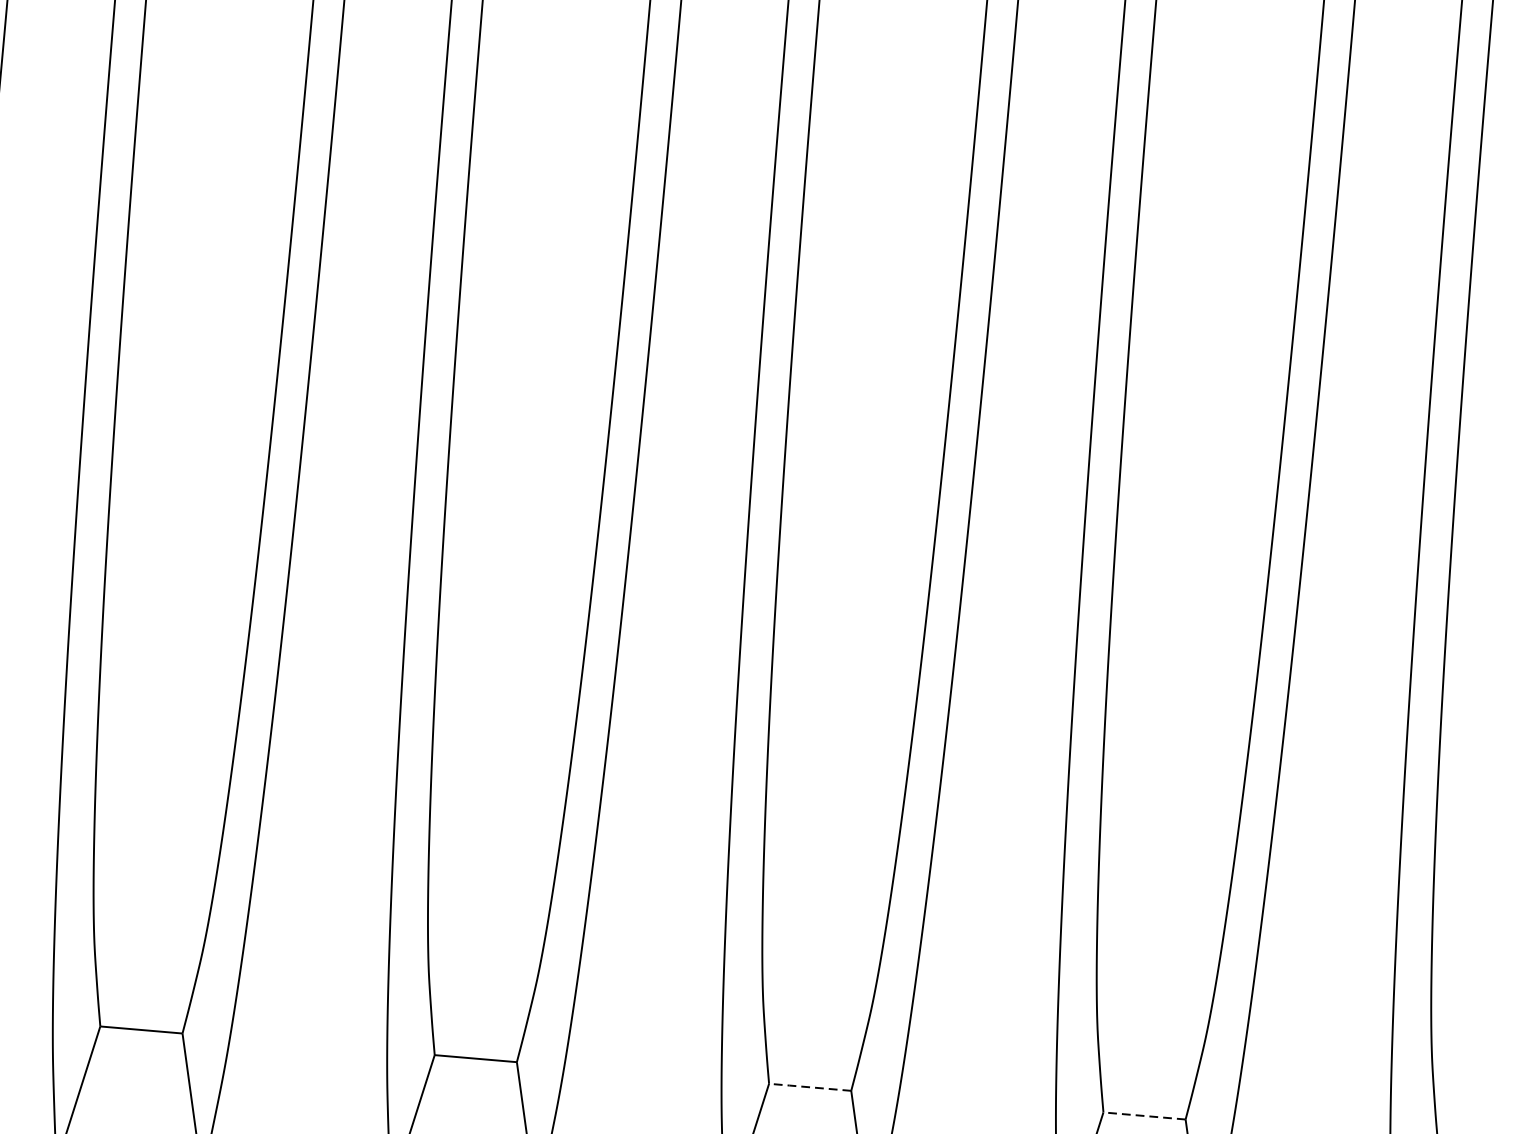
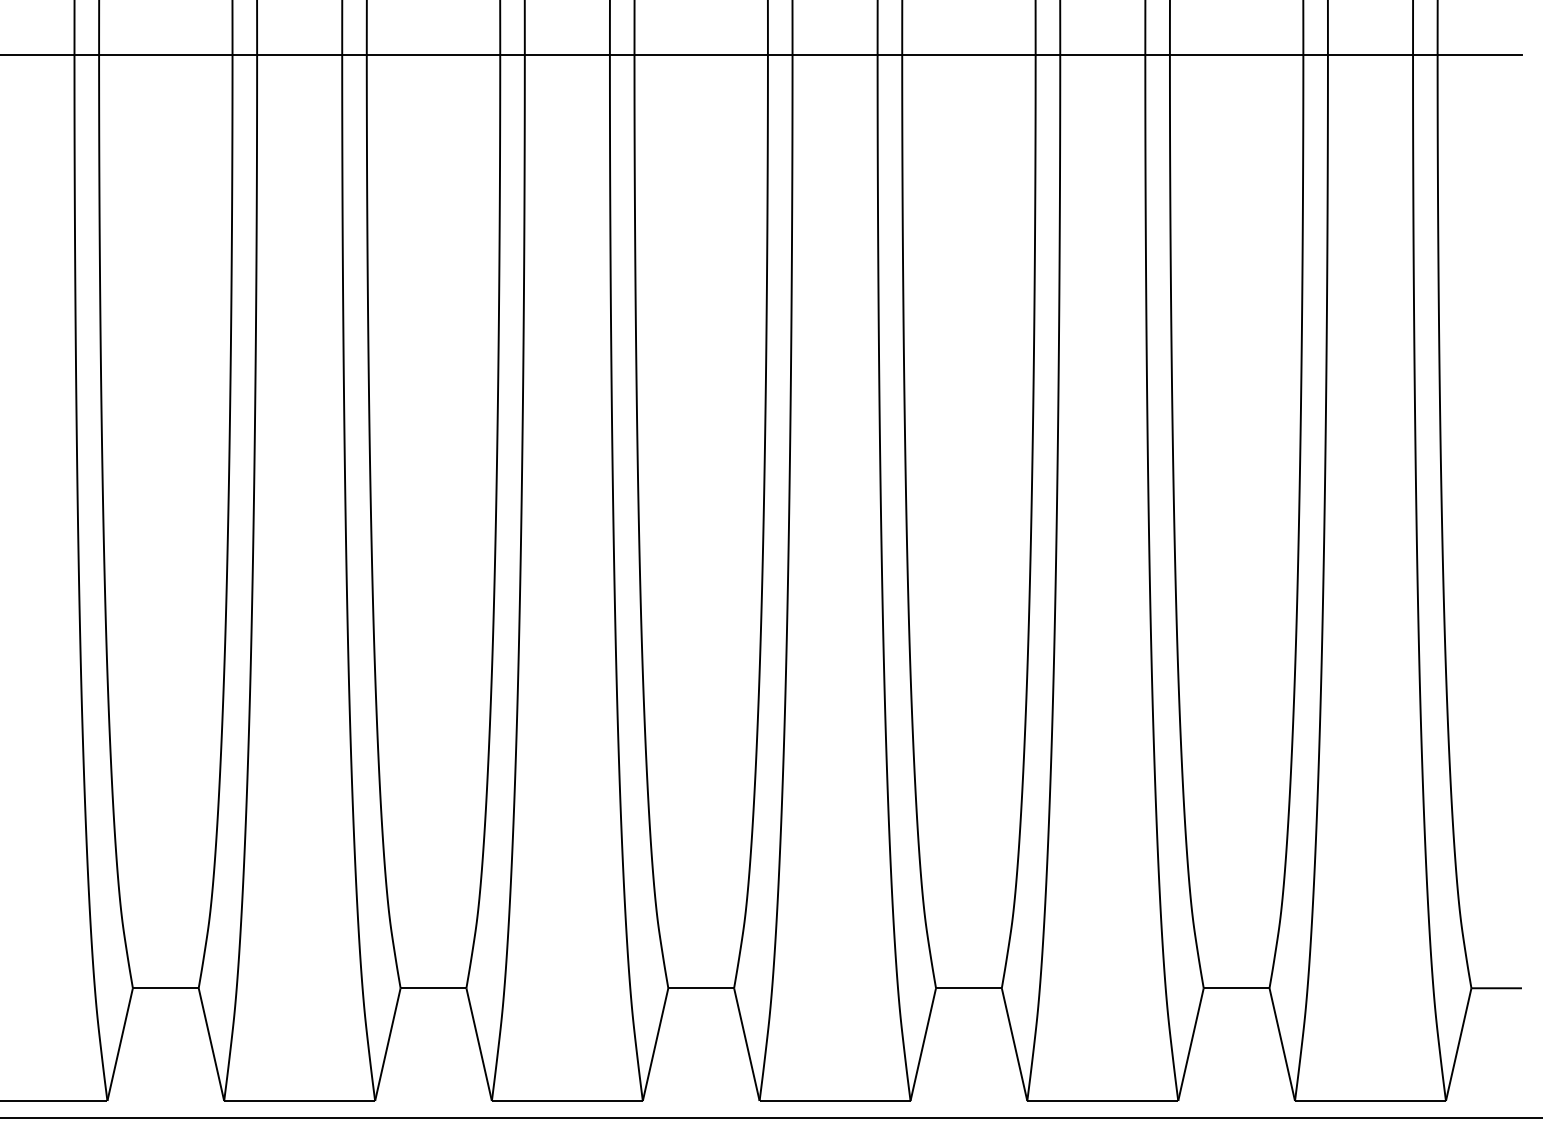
line: (808, 1087) -> (967, 988), dashed -> solid
line: (1143, 1116) -> (1235, 988), dashed -> solid

